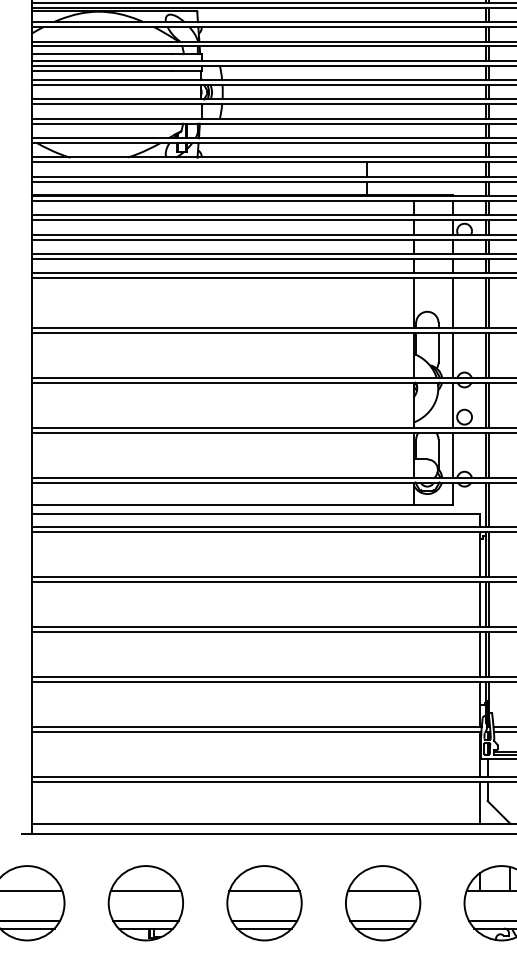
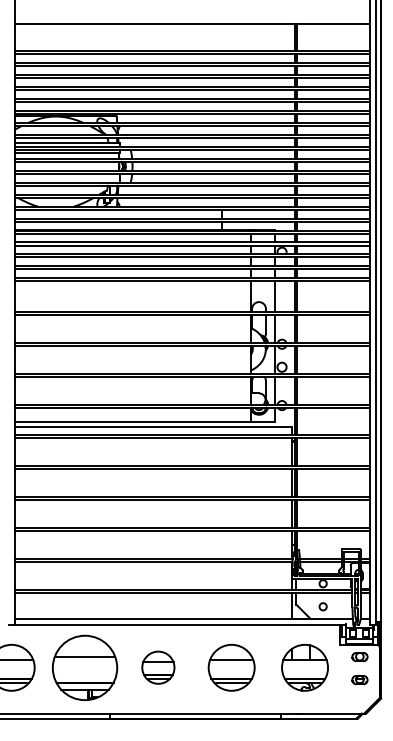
part: (145, 902) -> (84, 667), size x1.4
part: (264, 902) -> (158, 667), size x0.7

